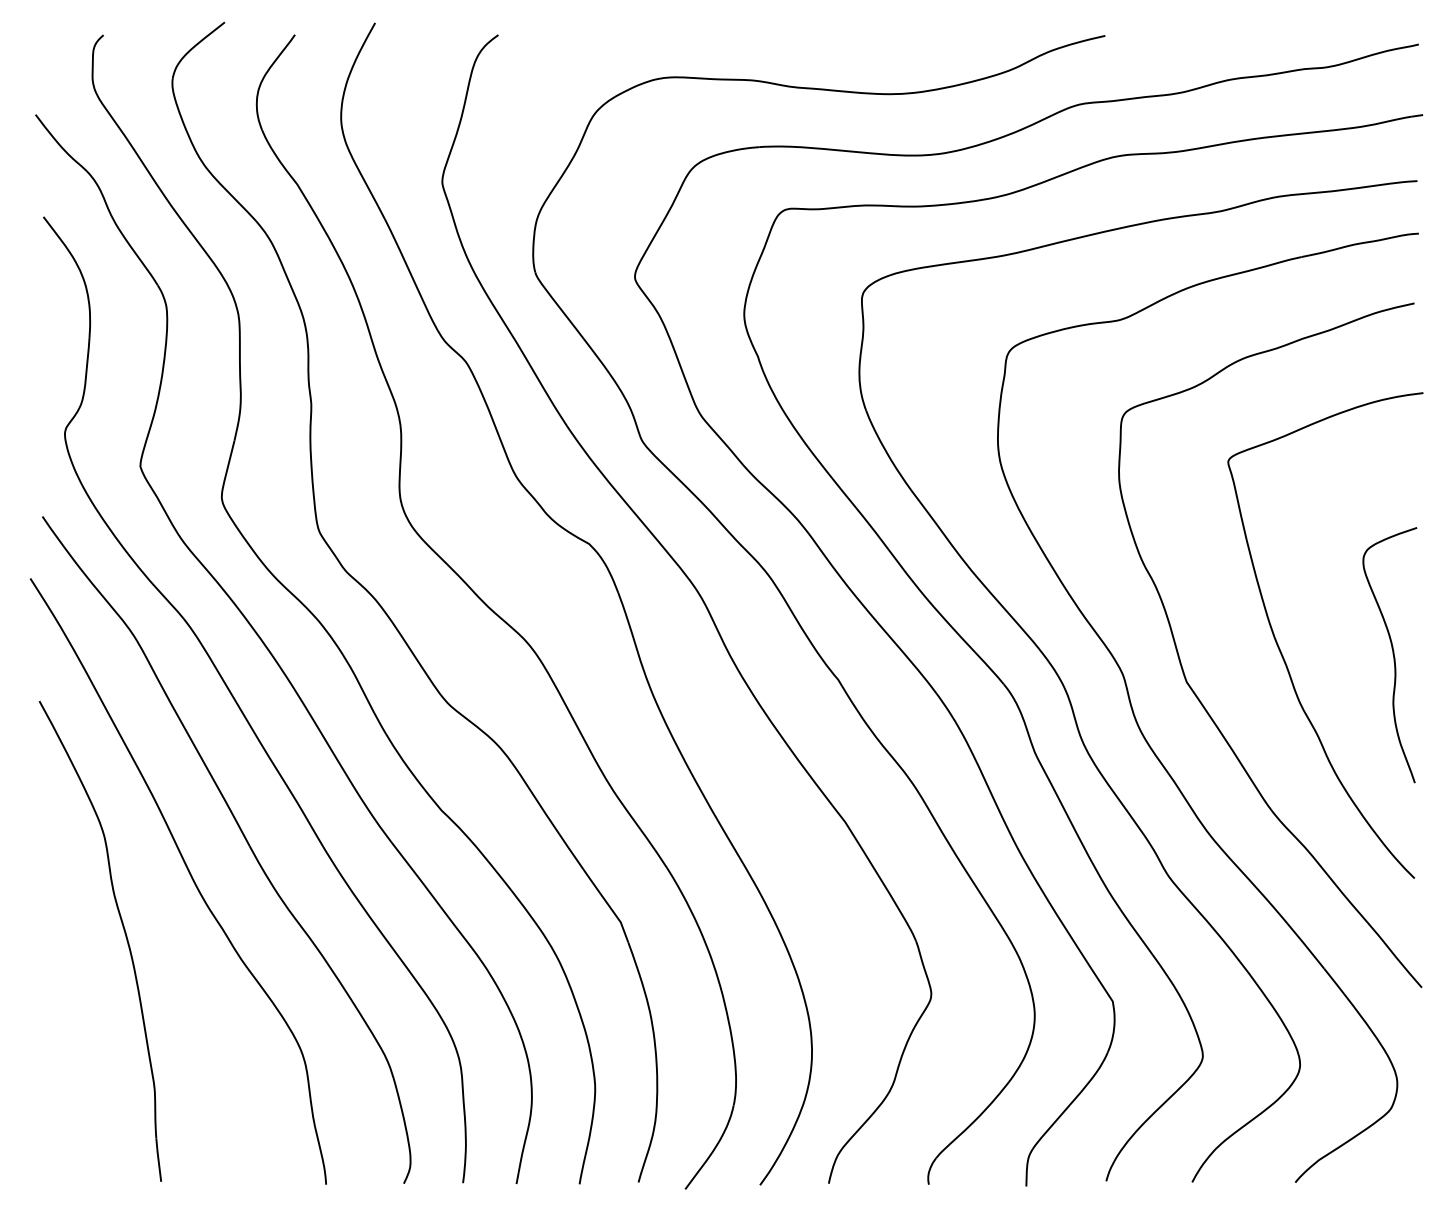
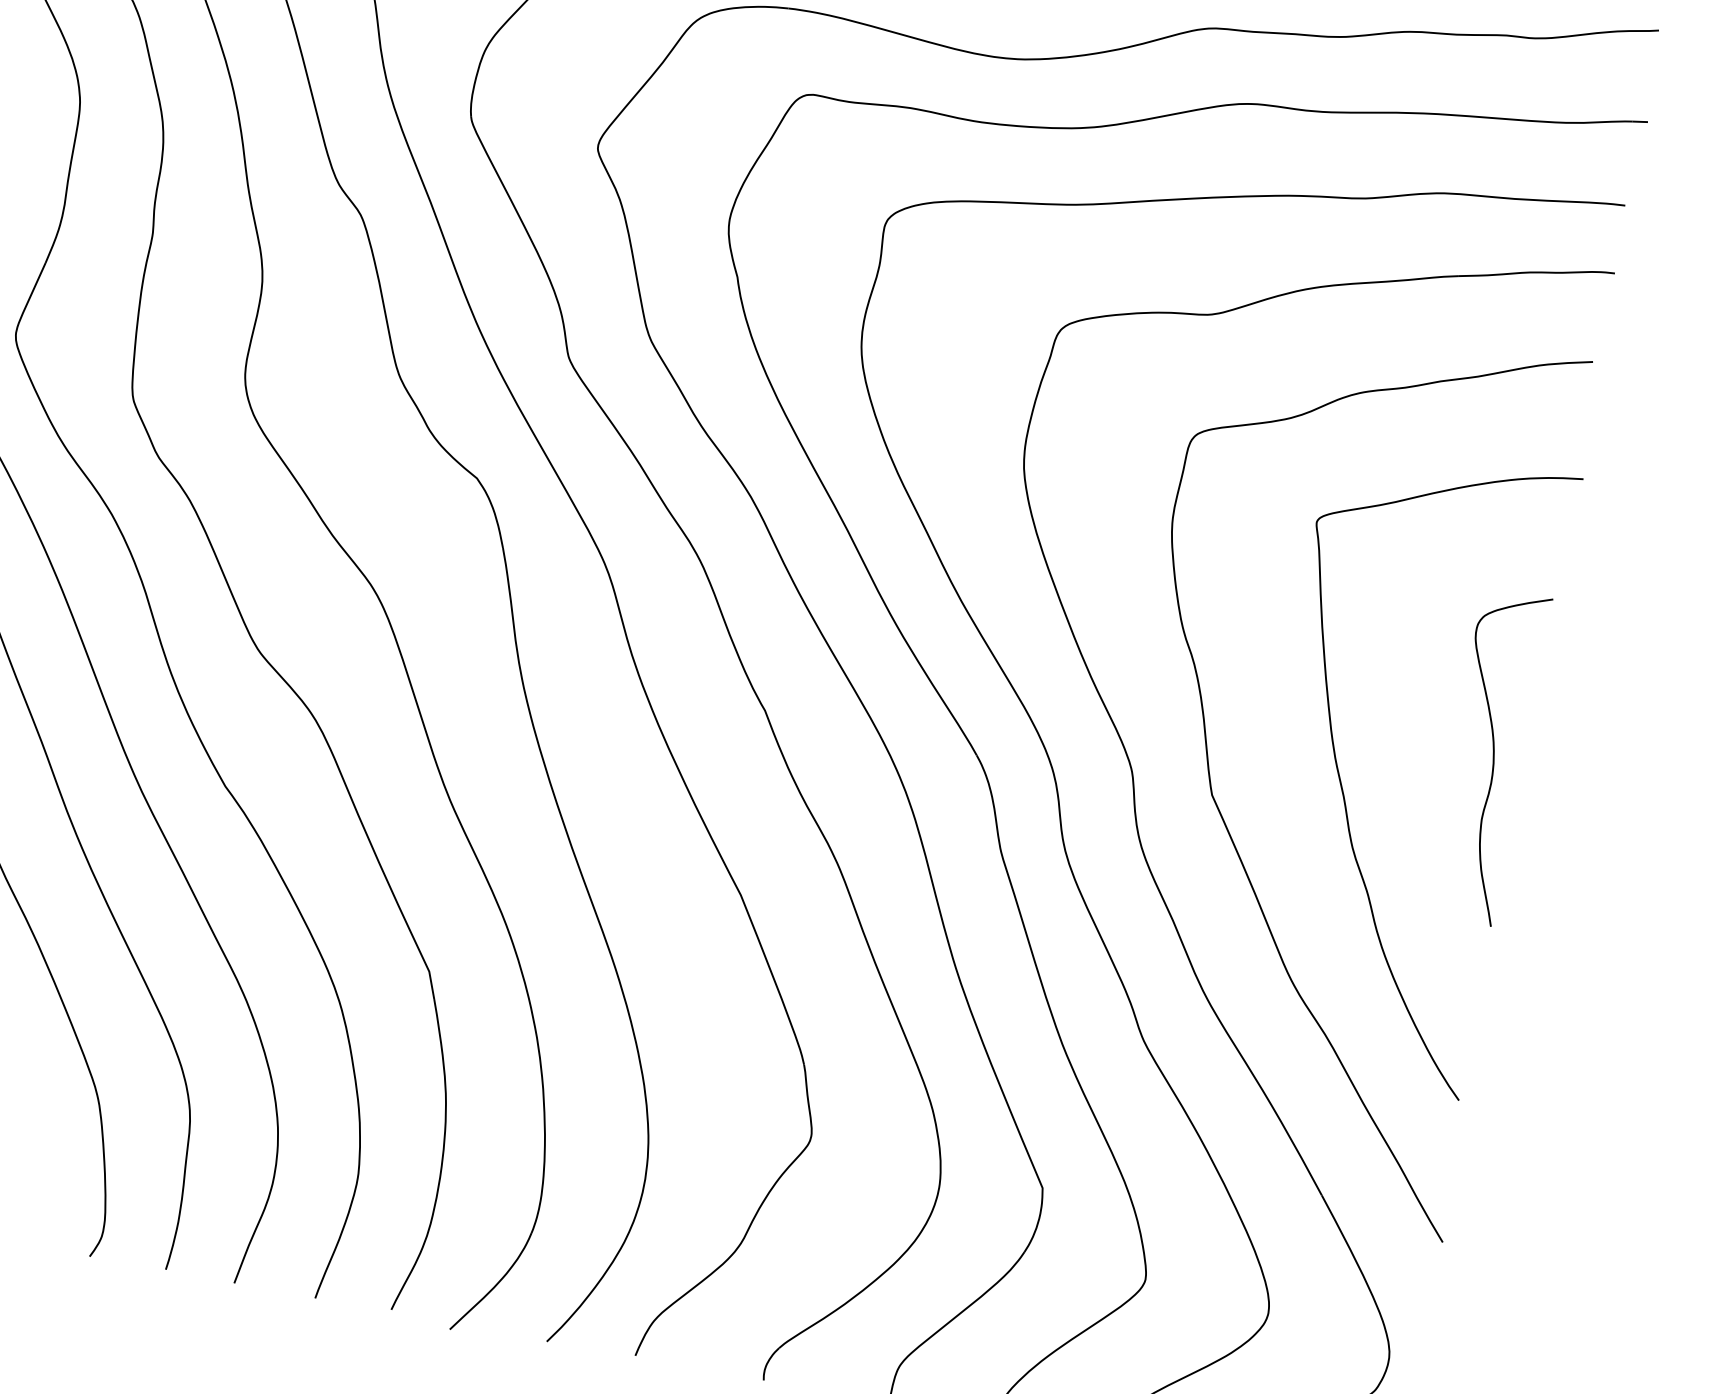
curve: (1392, 654) -> (1492, 756), moved

